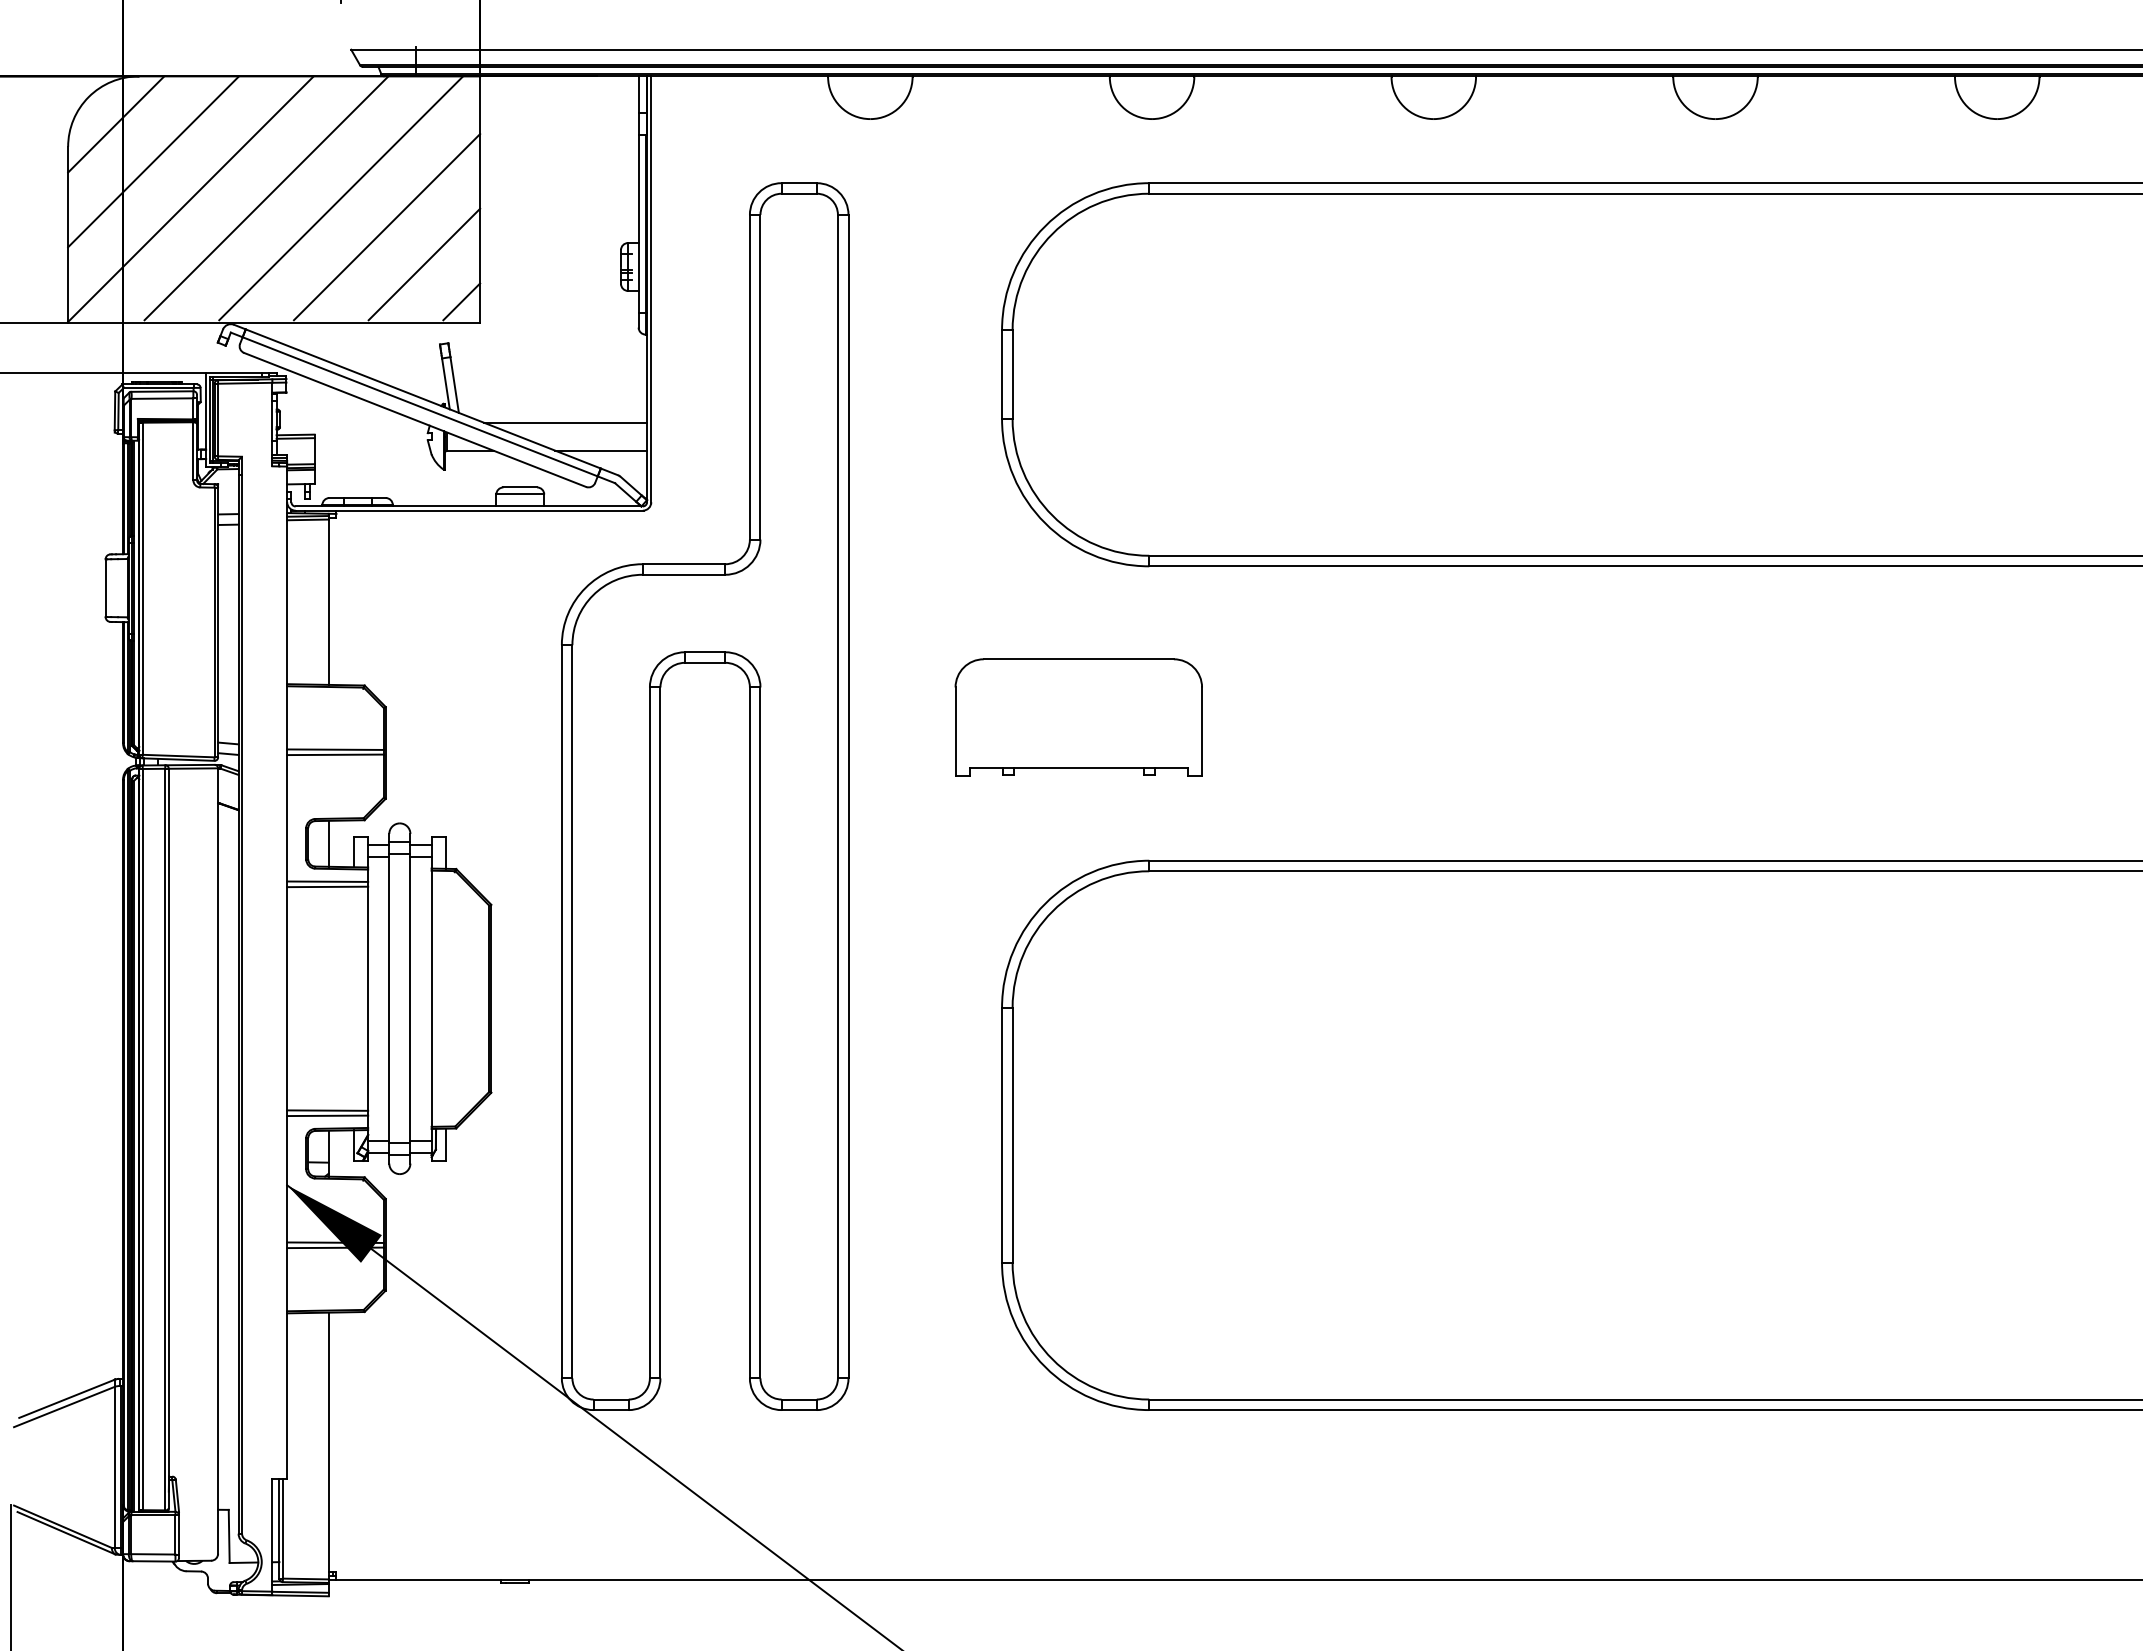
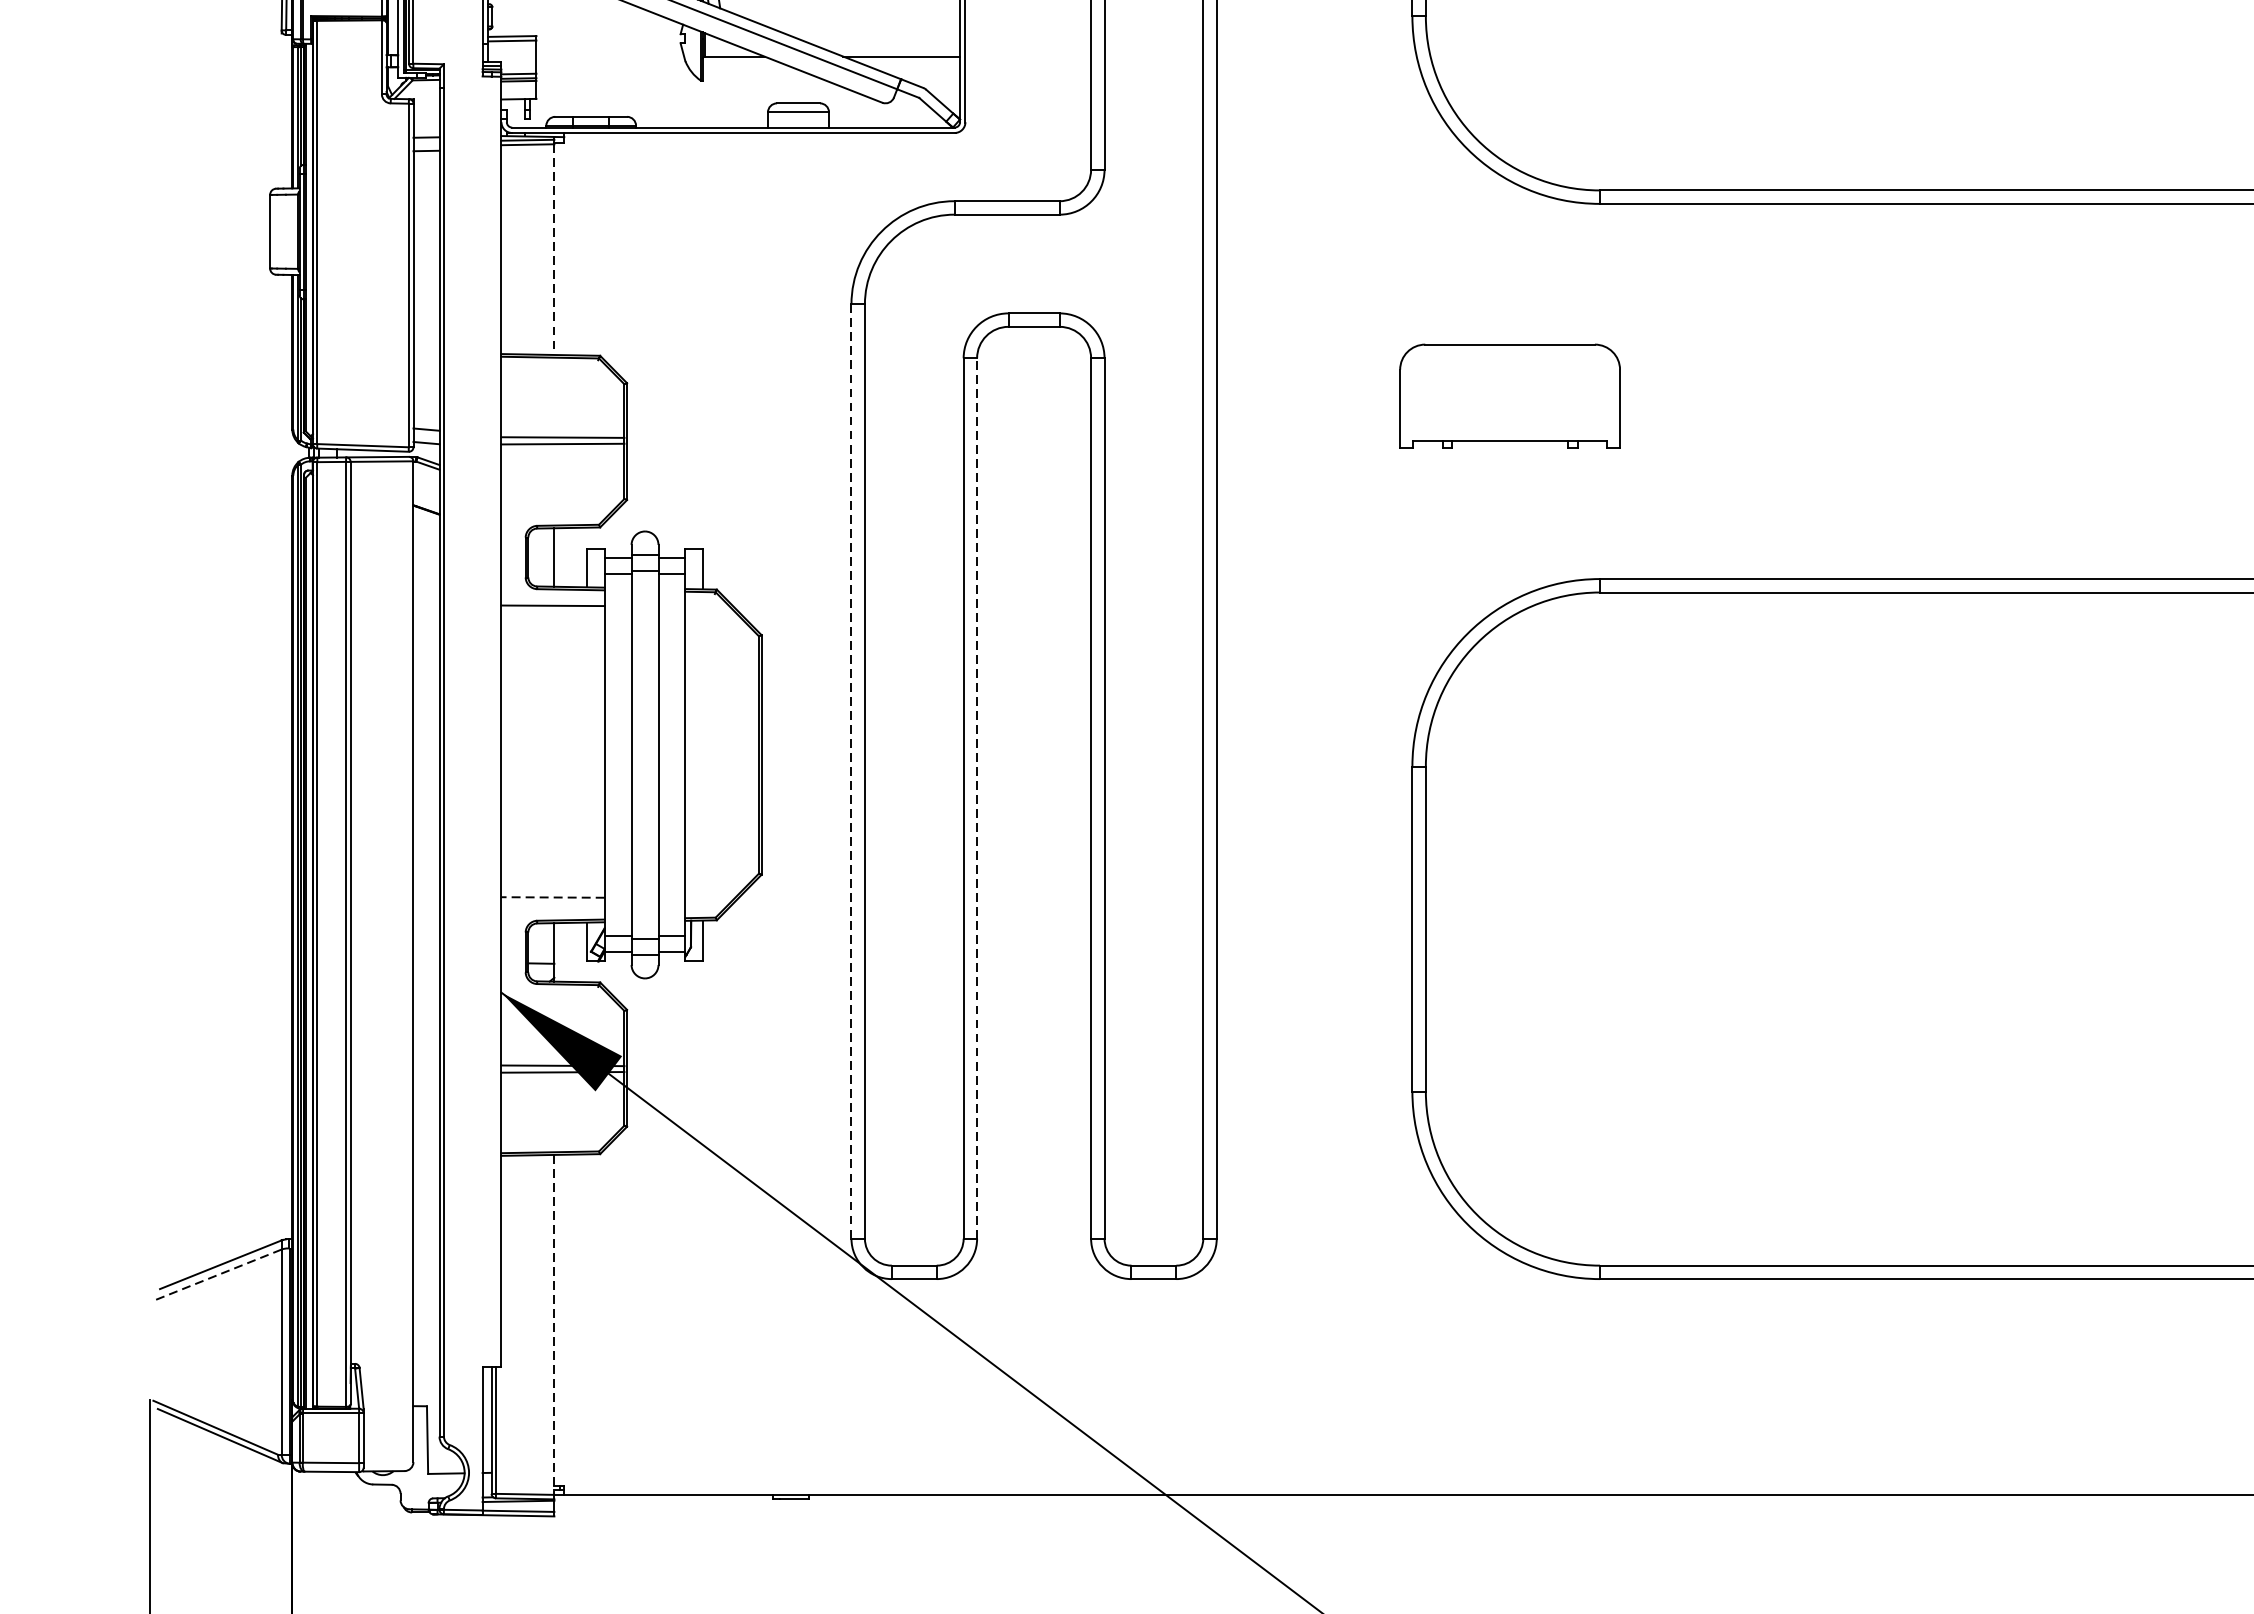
line: (565, 422) -> (856, 20), removed
line: (328, 602) -> (554, 249), solid -> dashed
part: (1078, 717) -> (1509, 396), size x0.7
line: (327, 886) -> (552, 611), removed
line: (561, 1011) -> (851, 771), solid -> dashed
line: (660, 1032) -> (977, 797), solid -> dashed
line: (327, 1110) -> (552, 897), solid -> dashed
line: (327, 1115) -> (552, 903), removed
line: (63, 1407) -> (216, 1275), solid -> dashed
line: (328, 1446) -> (554, 1325), solid -> dashed

